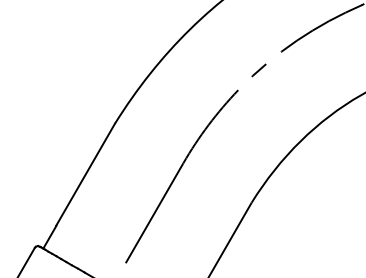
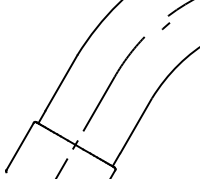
part: (258, 69) -> (165, 25), moved

